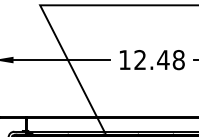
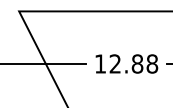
text: (163, 60) -> (137, 64), 12.48 -> 12.88

